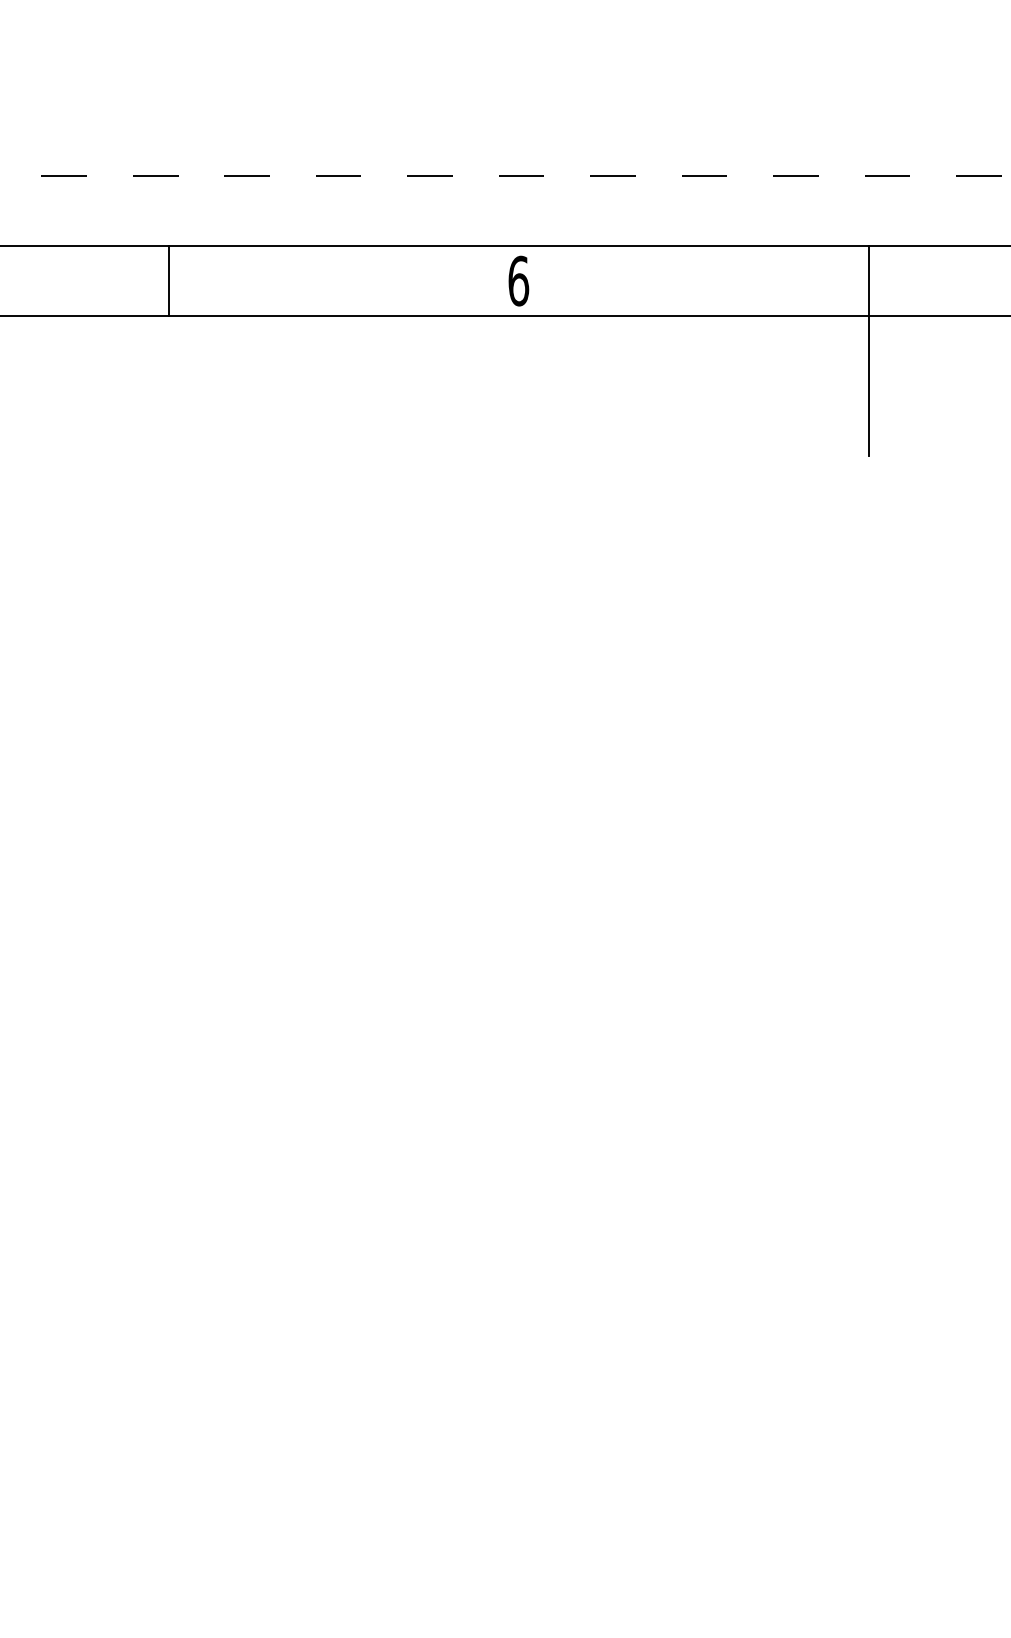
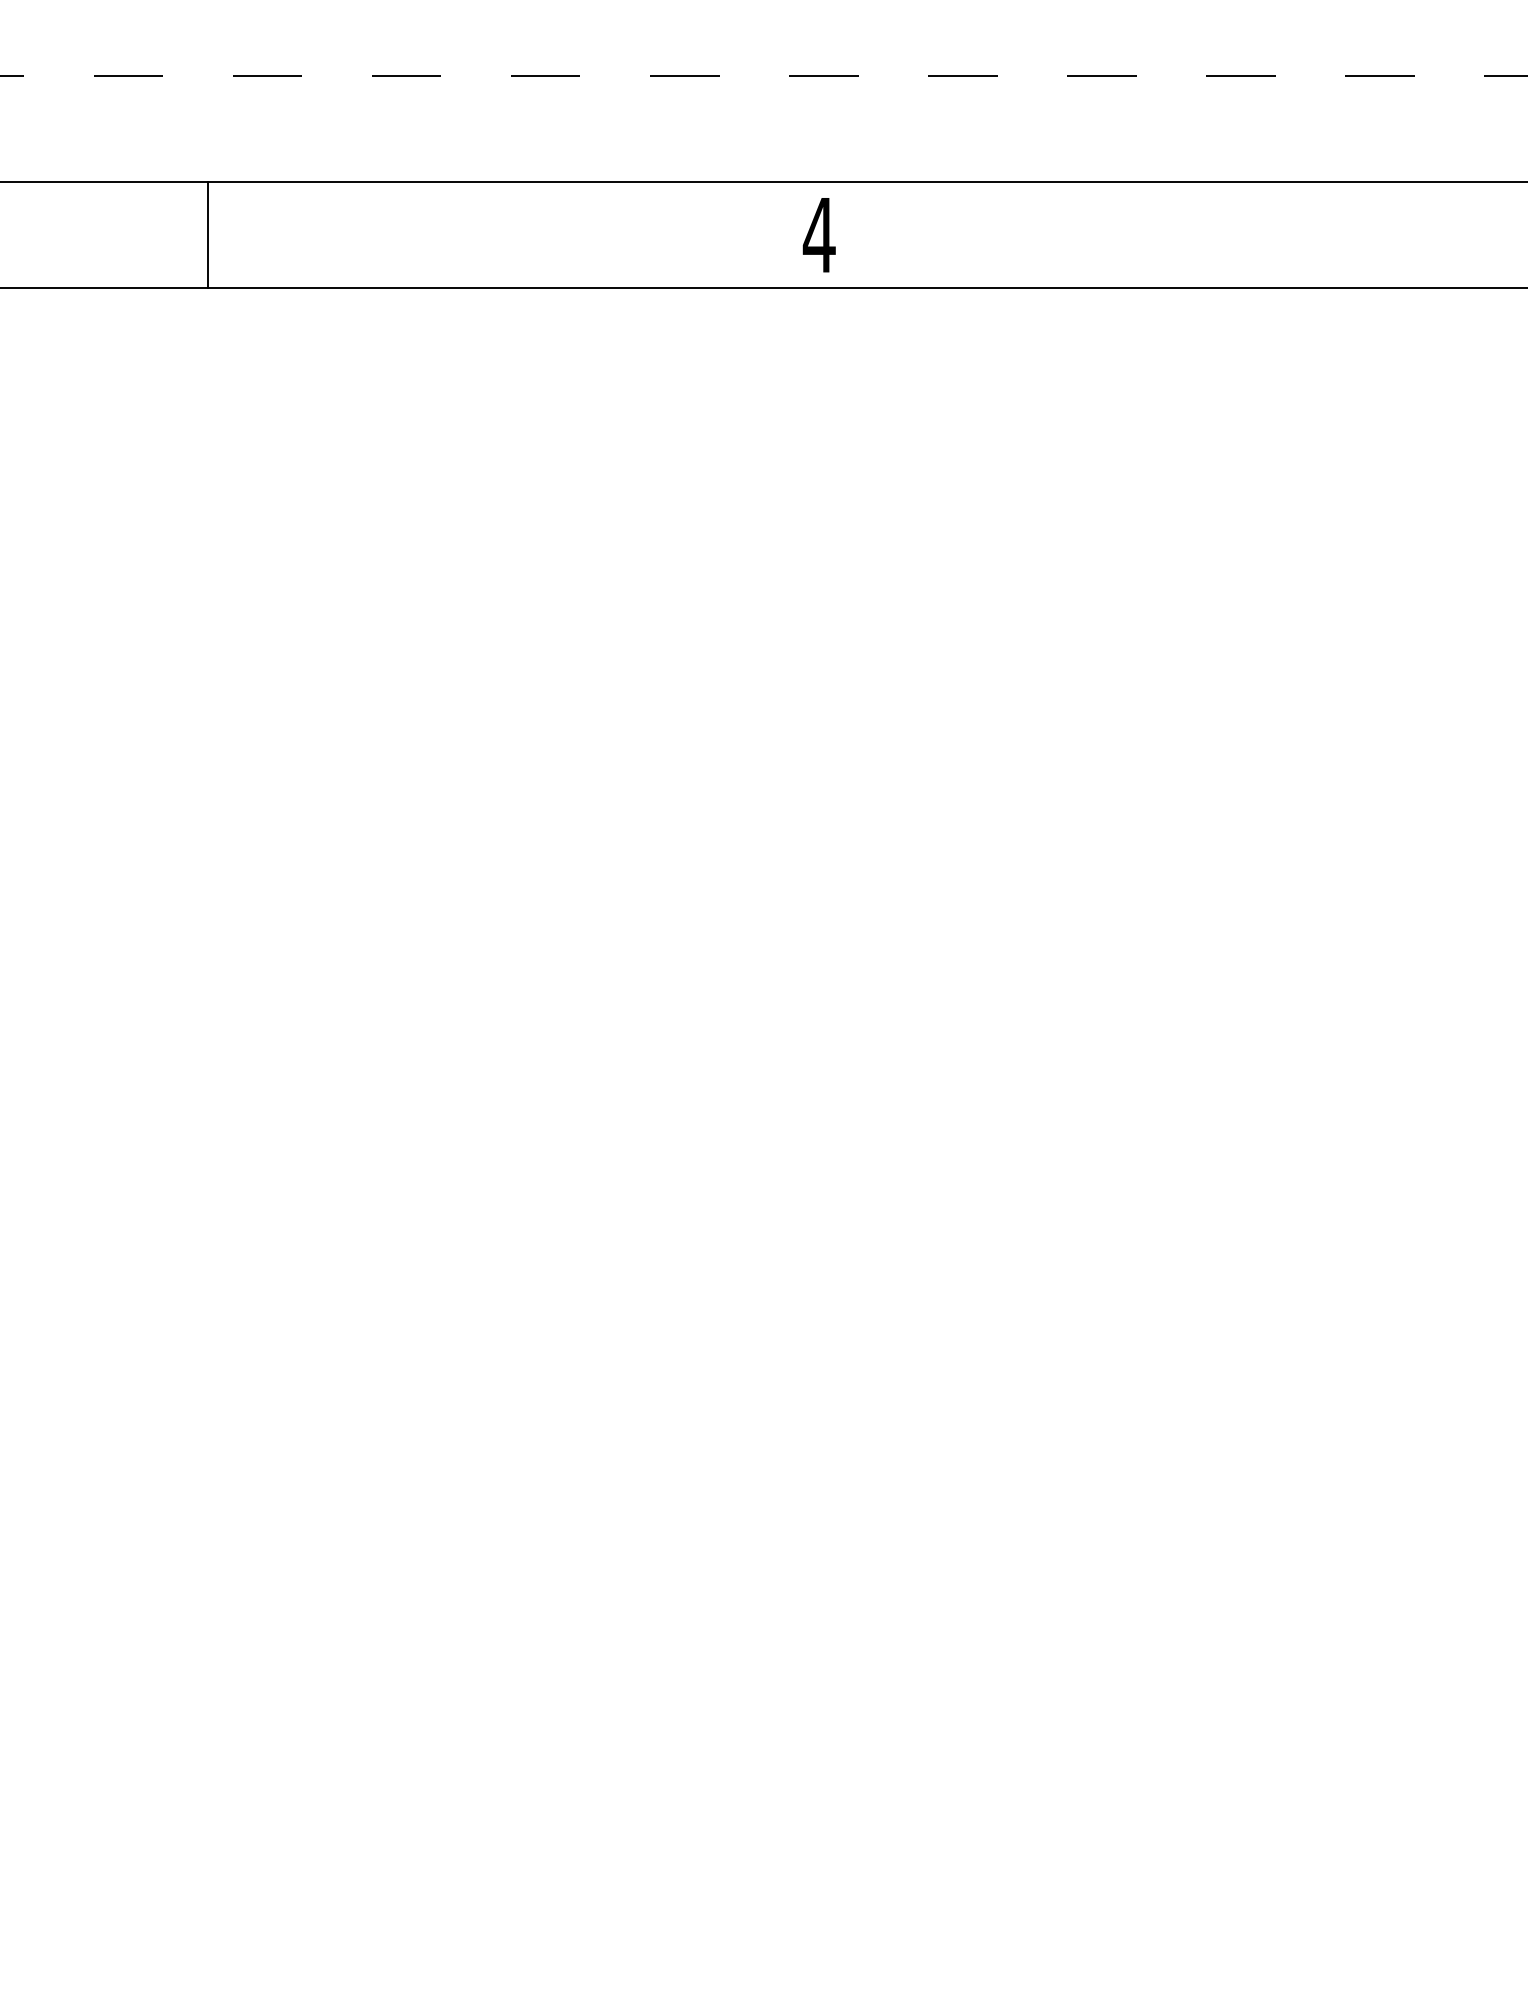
text: (518, 280) -> (819, 234), 6 -> 4
line: (168, 281) -> (208, 235), moved
line: (868, 351) -> (1351, 342), removed

